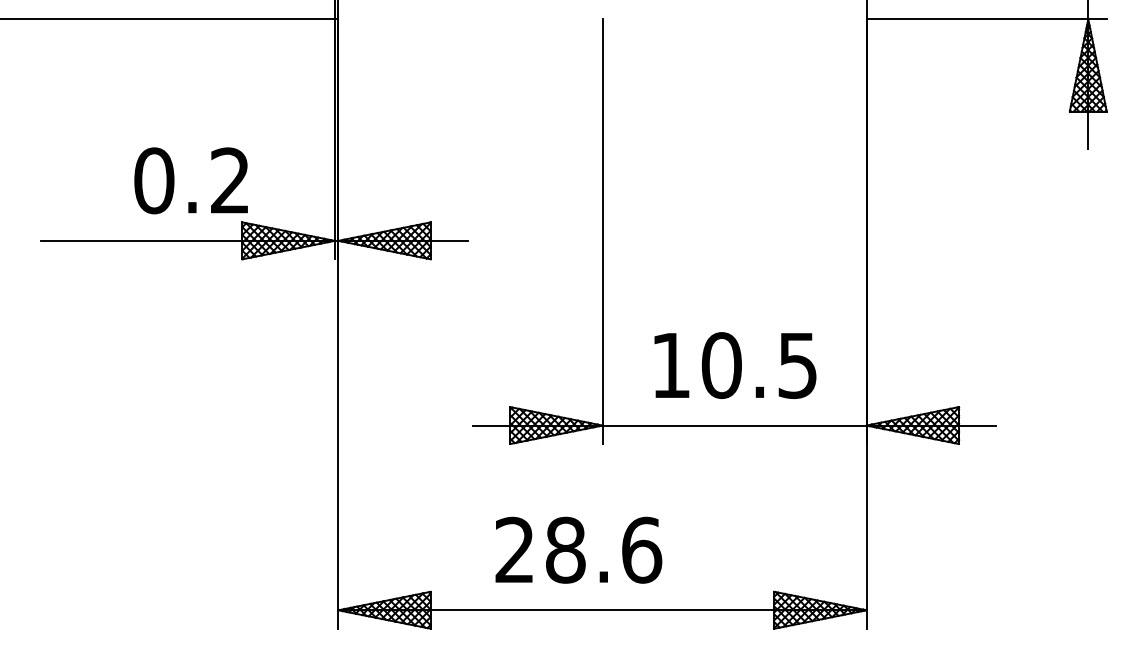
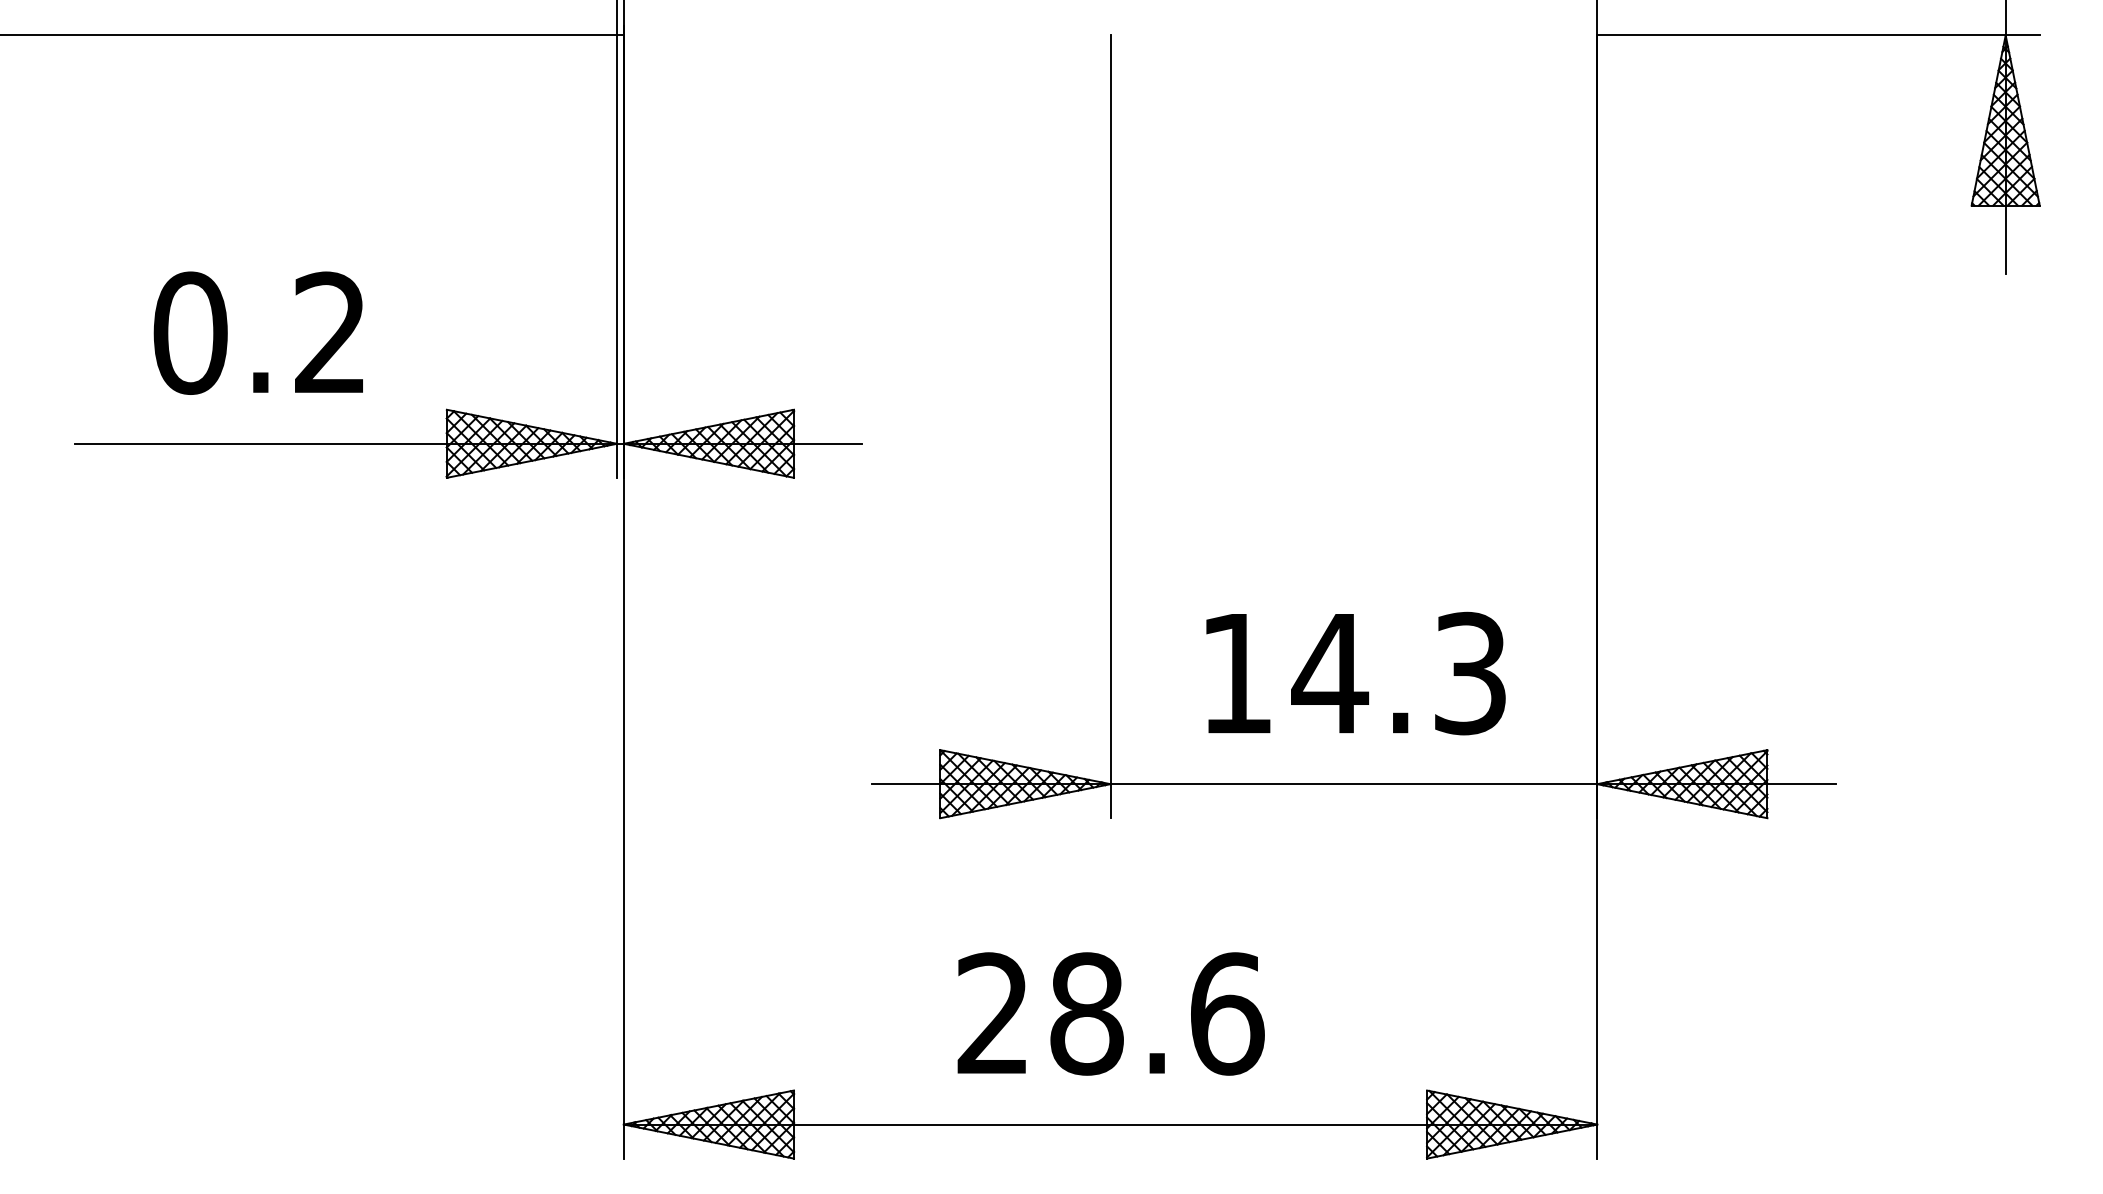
text: (190, 180) -> (257, 332), moved
text: (758, 365) -> (1397, 673), 10.5 -> 14.3
text: (578, 549) -> (1110, 1012), moved

